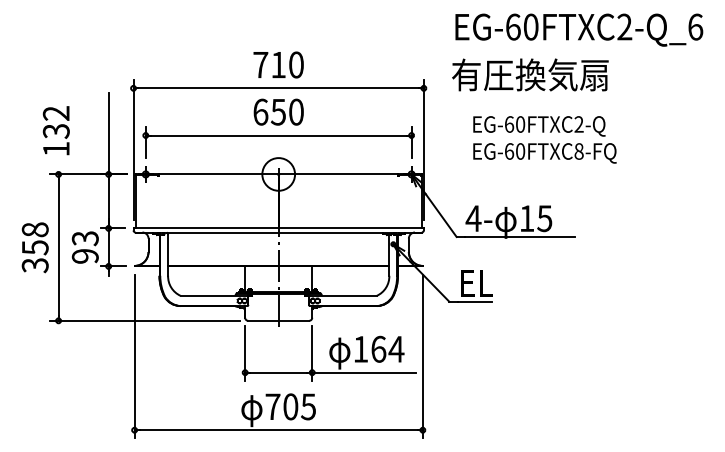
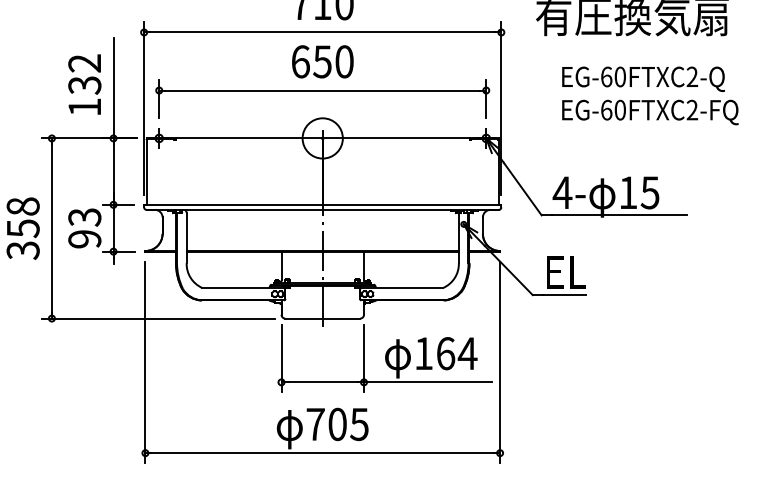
text: (55, 130) -> (83, 84), moved
text: (578, 151) -> (691, 110), EG-60FTXC8-FQ -> EG-60FTXC2-FQ

